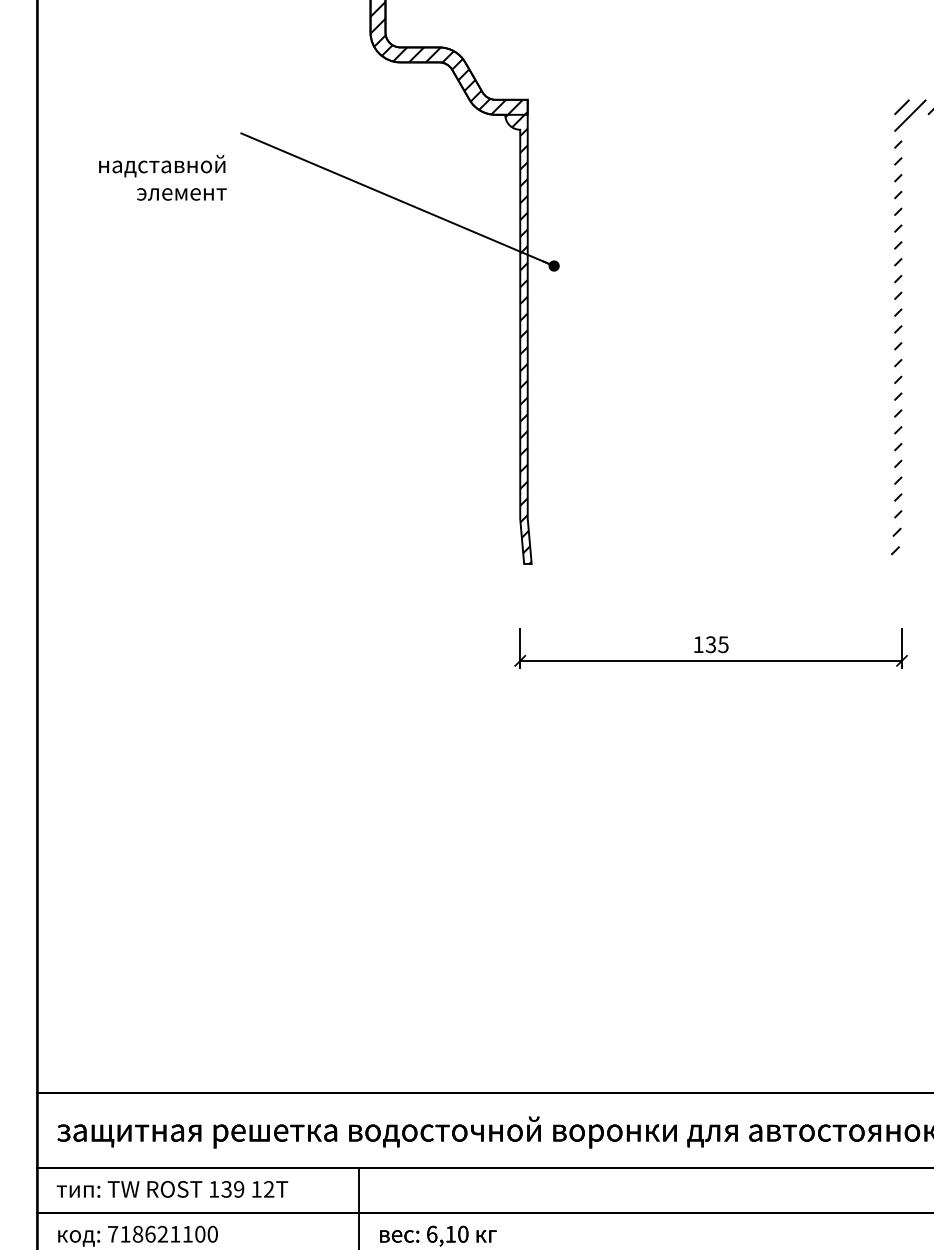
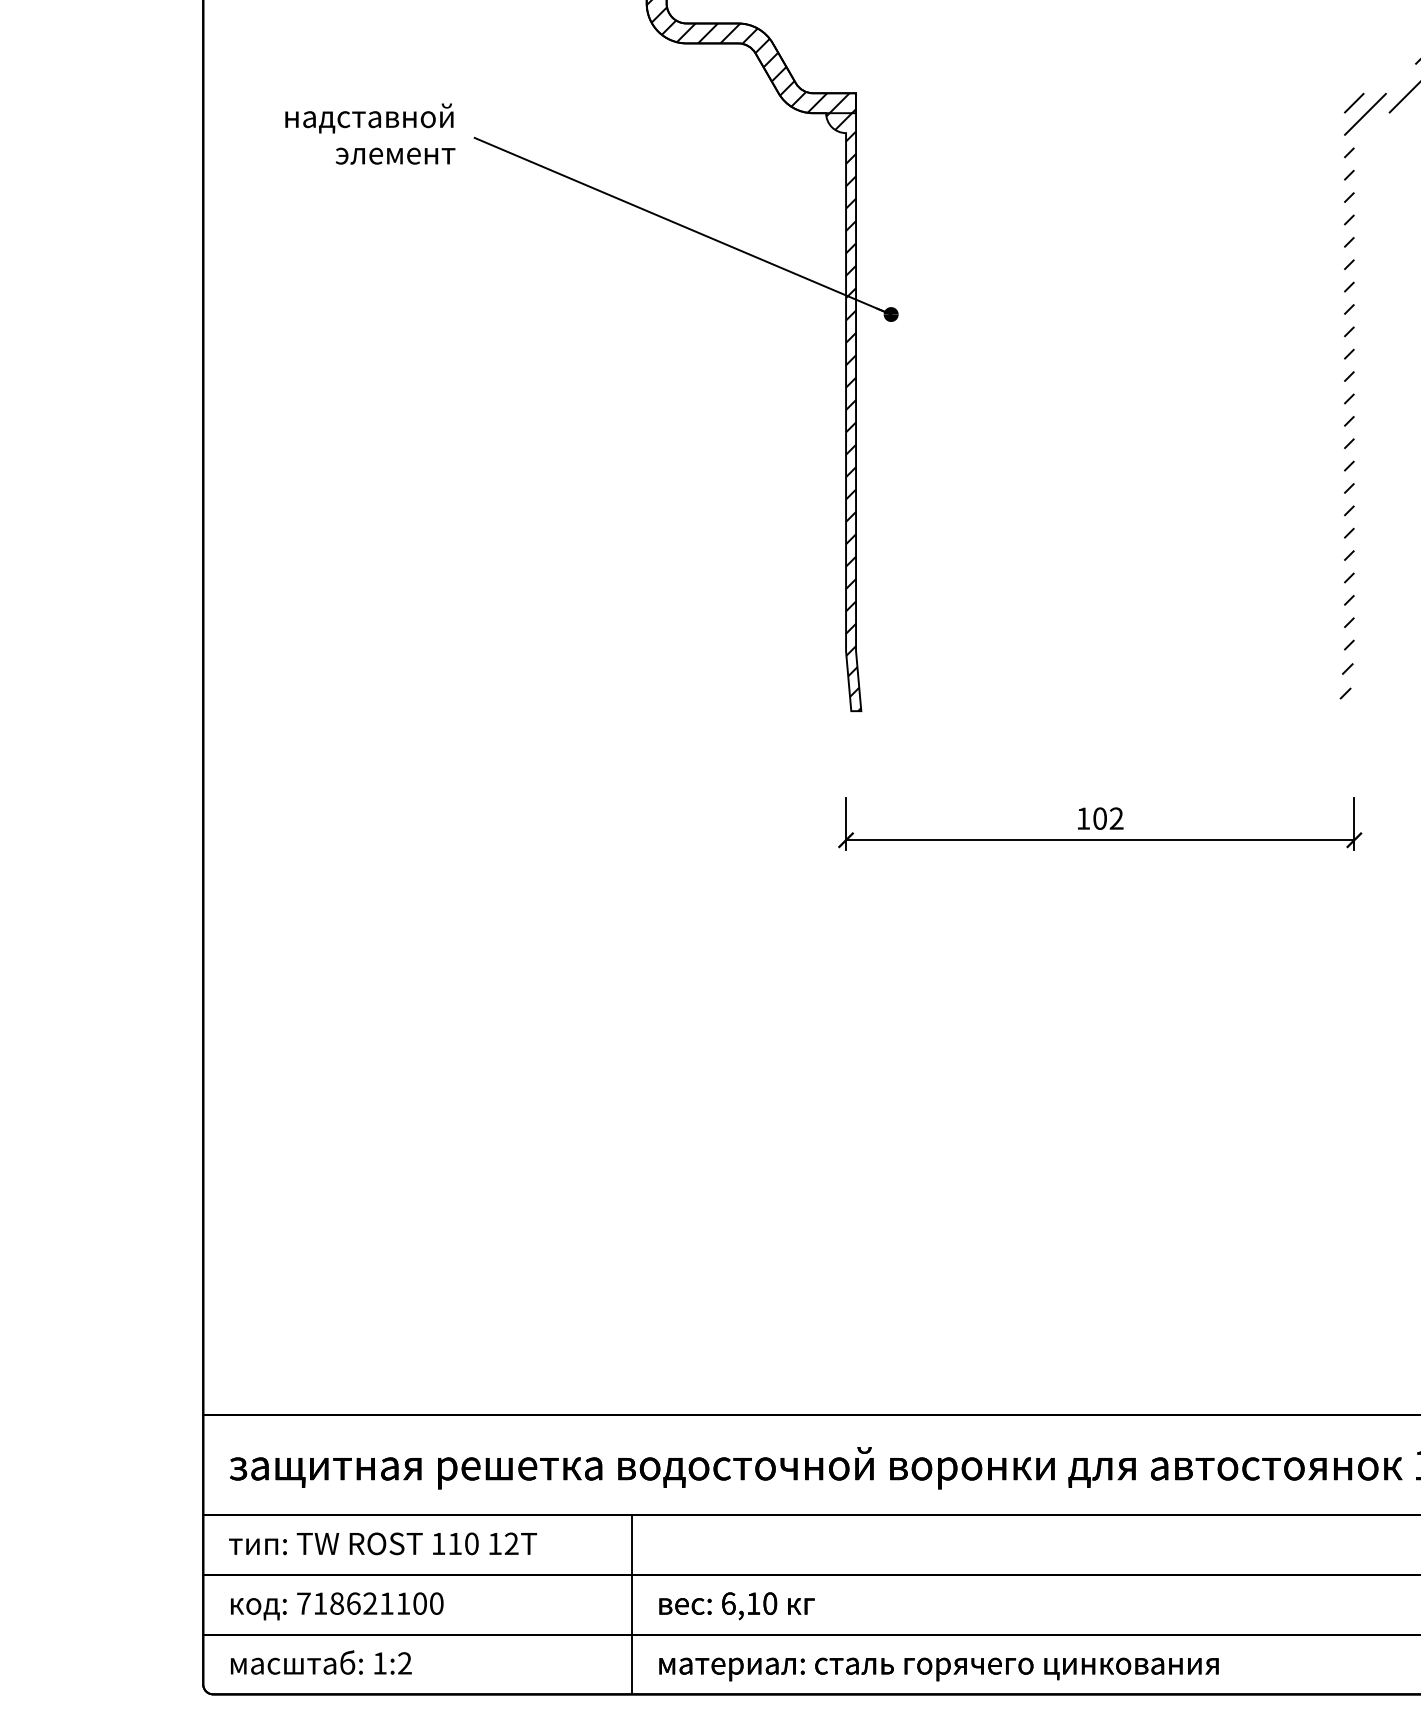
text: (163, 177) -> (370, 133), moved
text: (717, 644) -> (1108, 818), 135 -> 102
text: (232, 1189) -> (463, 1543), 139 -> 110

